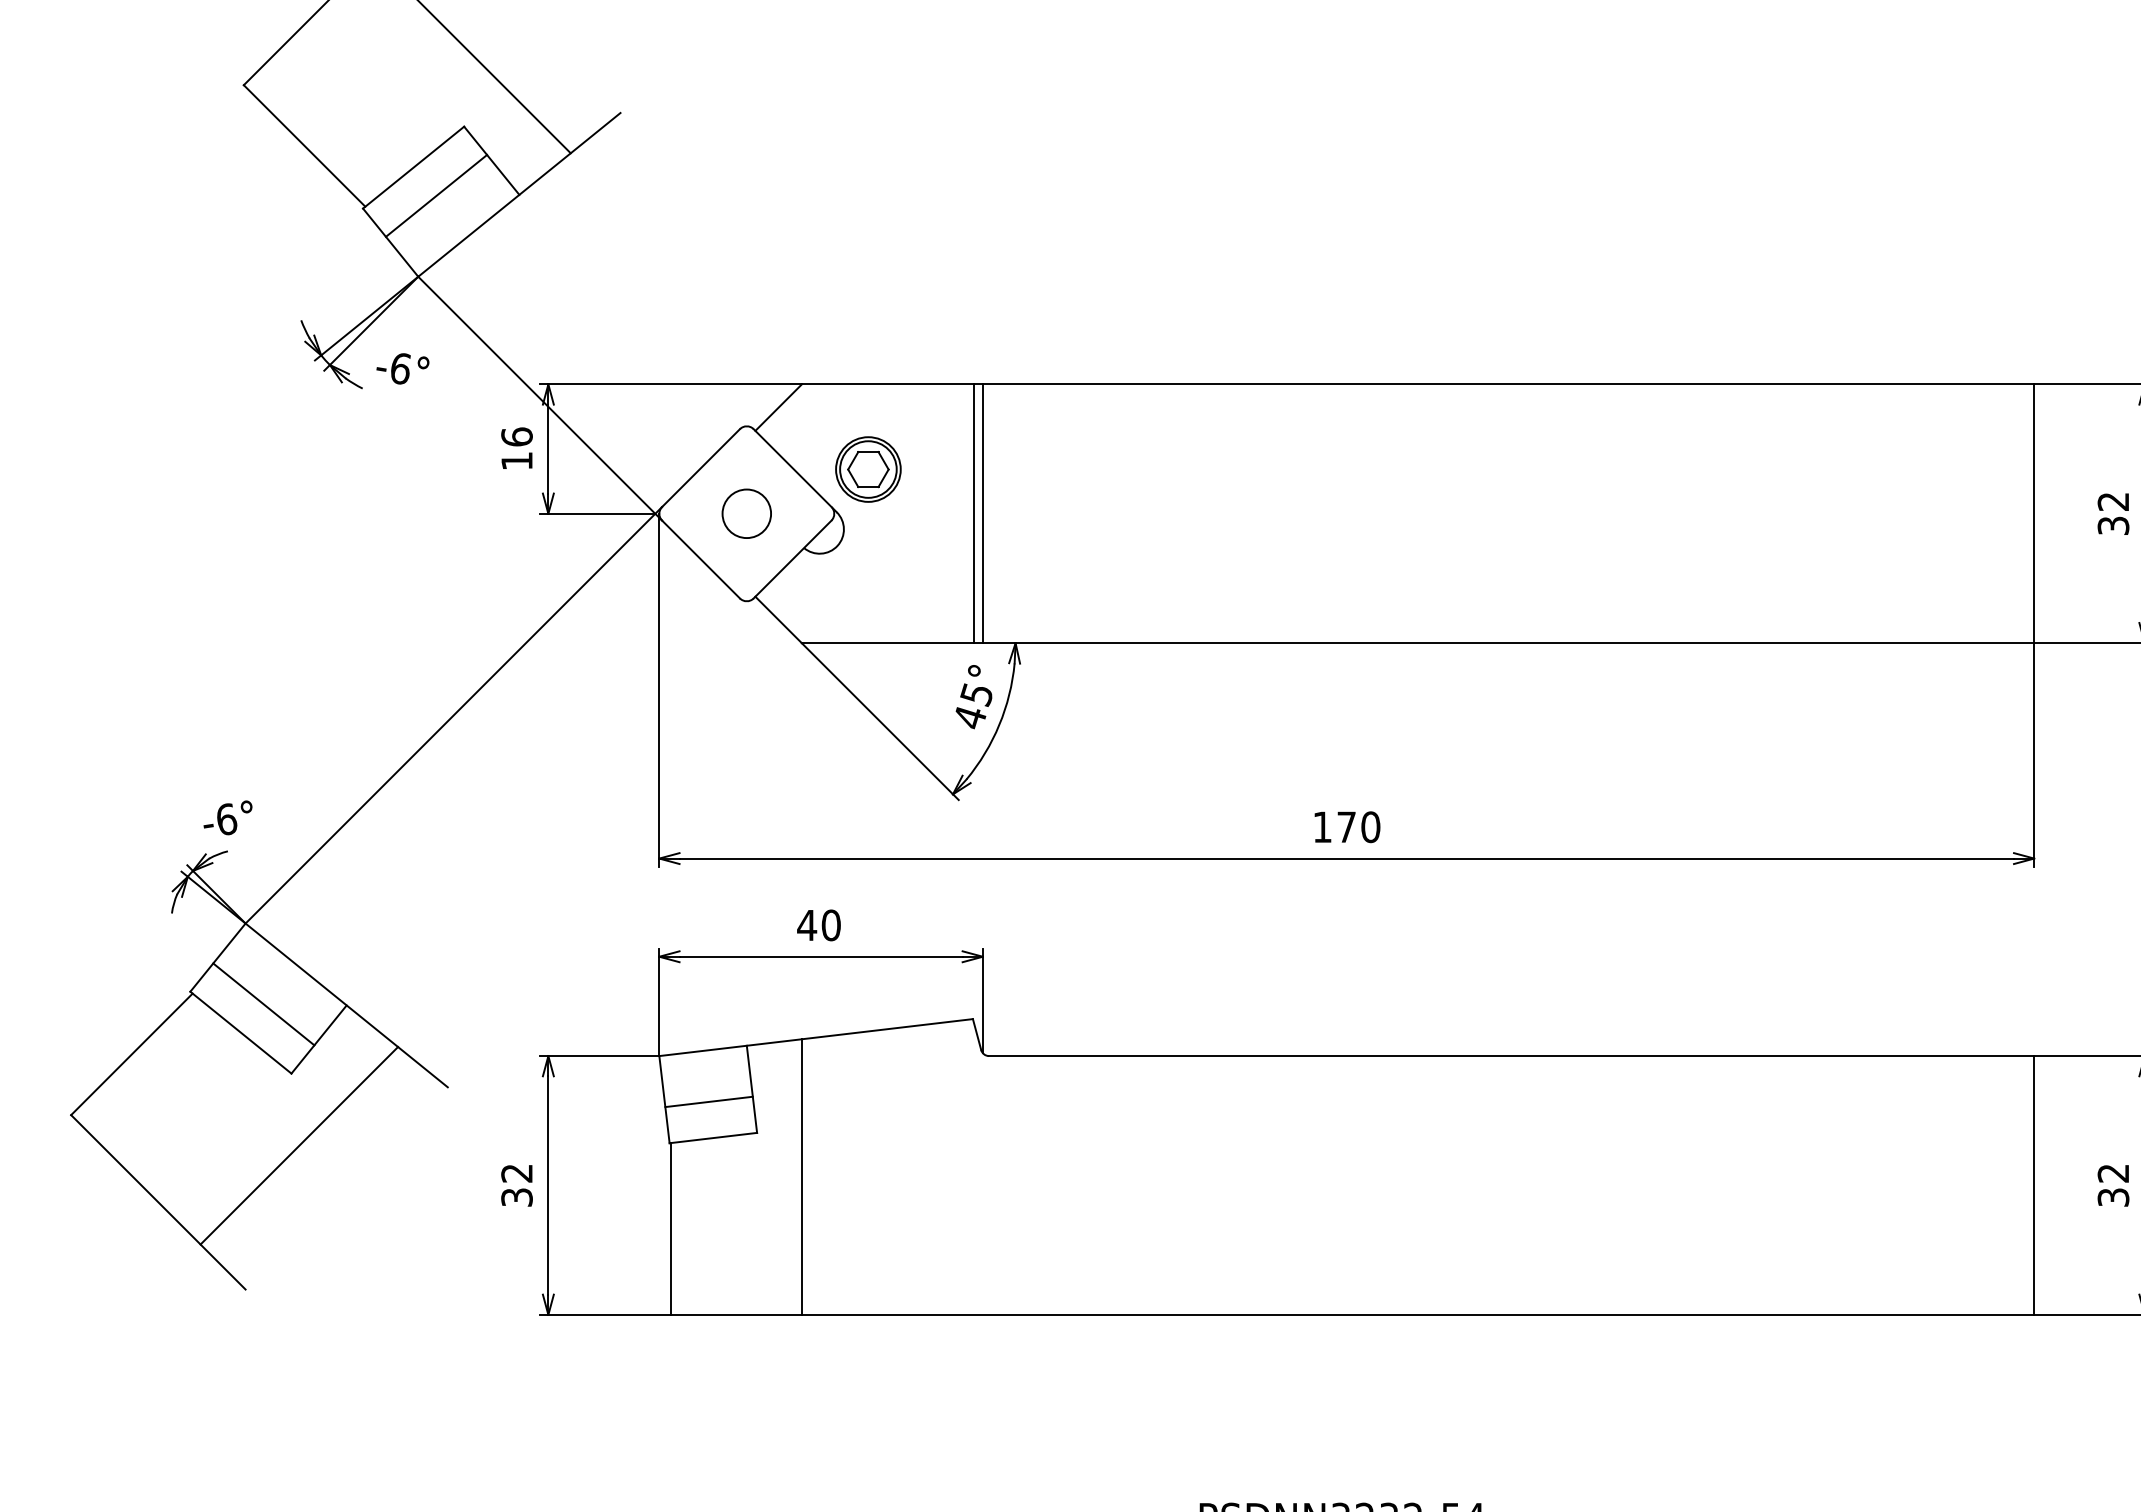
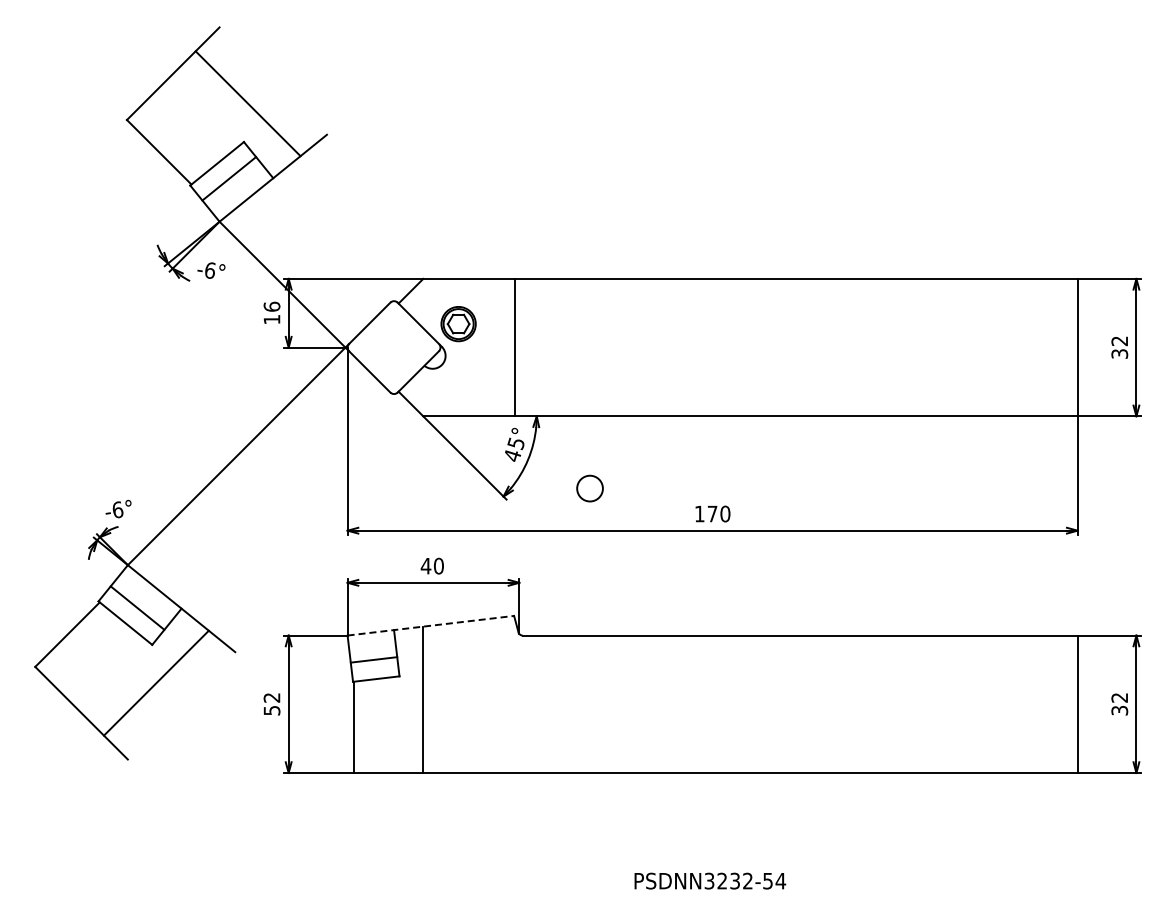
circle: (745, 513) -> (589, 488), moved
line: (983, 513) -> (519, 347), removed
line: (815, 1037) -> (430, 625), solid -> dashed
text: (516, 1197) -> (271, 710), 32 -> 52

